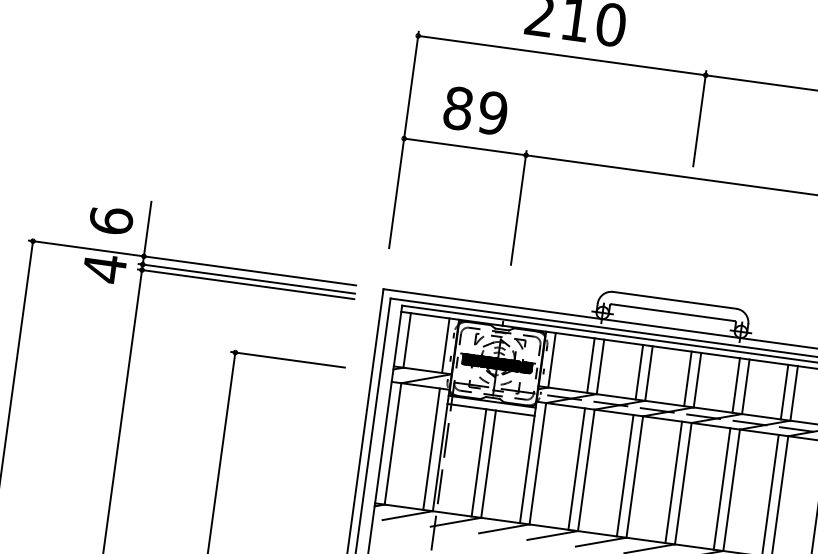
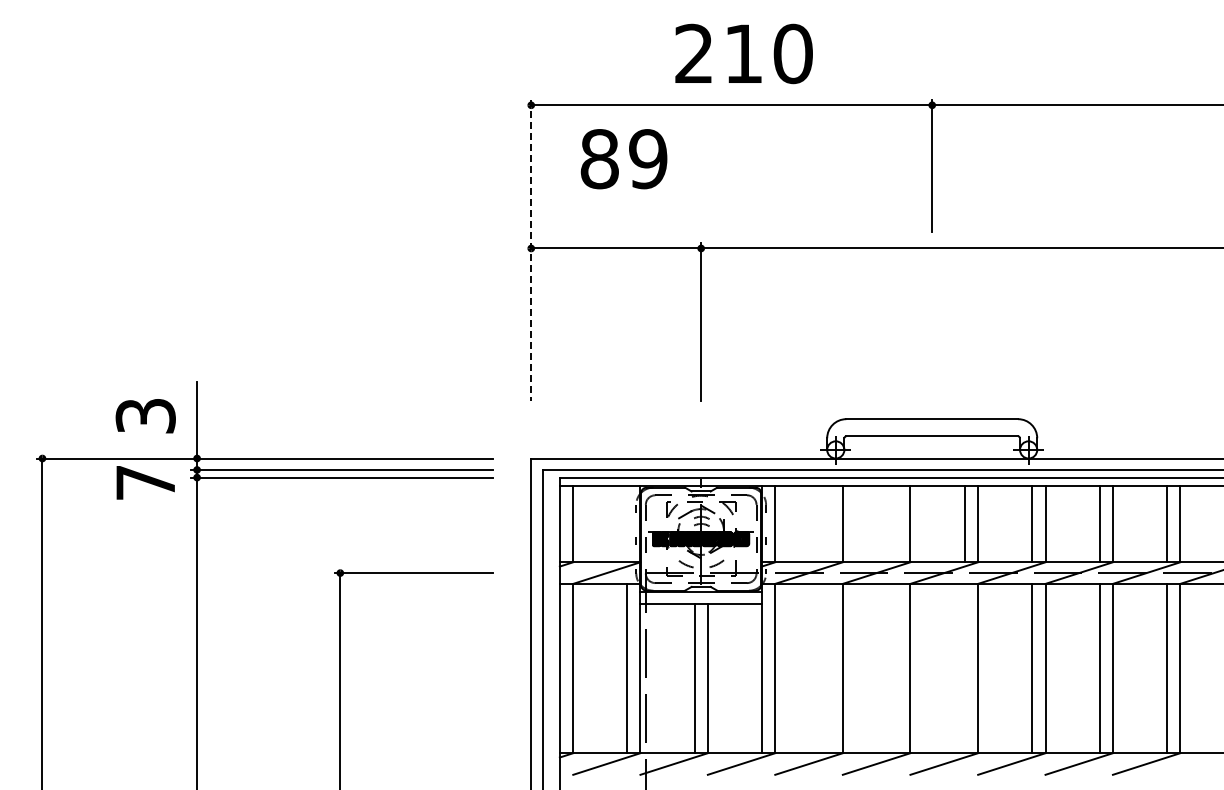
text: (475, 111) -> (623, 159), moved
line: (404, 140) -> (531, 250), solid -> dashed
text: (111, 220) -> (145, 415), 6 -> 3
text: (104, 268) -> (145, 482), 4 -> 7
line: (446, 345) -> (627, 524), removed
line: (590, 365) -> (829, 524), removed
line: (639, 372) -> (897, 524), removed
line: (576, 469) -> (829, 668), removed
line: (625, 475) -> (897, 668), removed
line: (673, 482) -> (964, 668), removed

